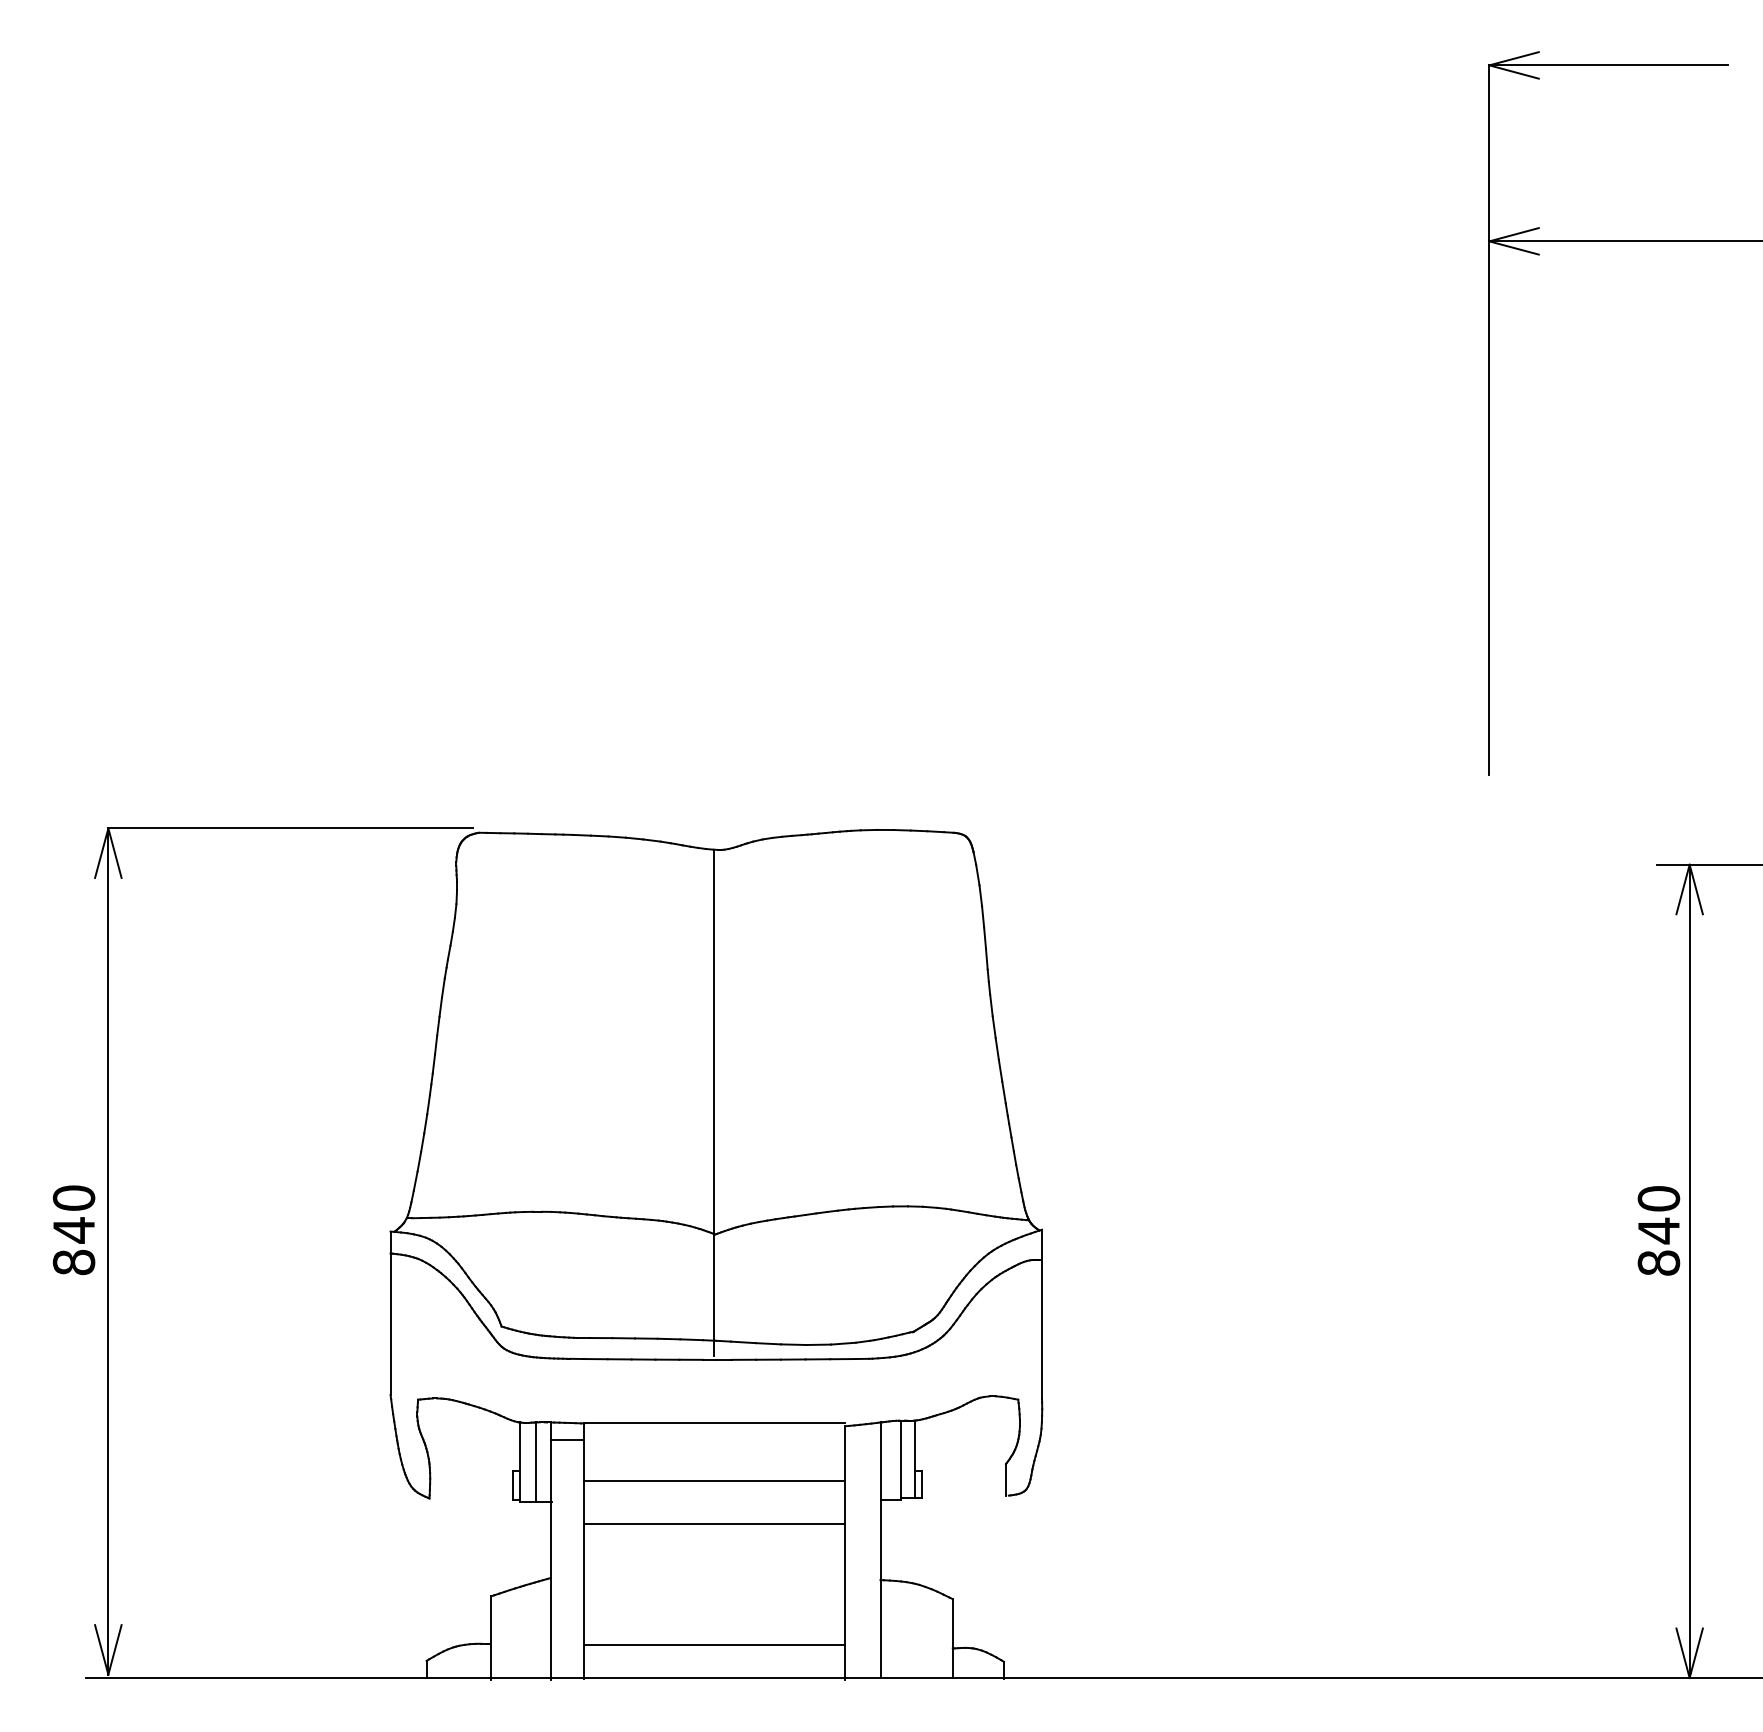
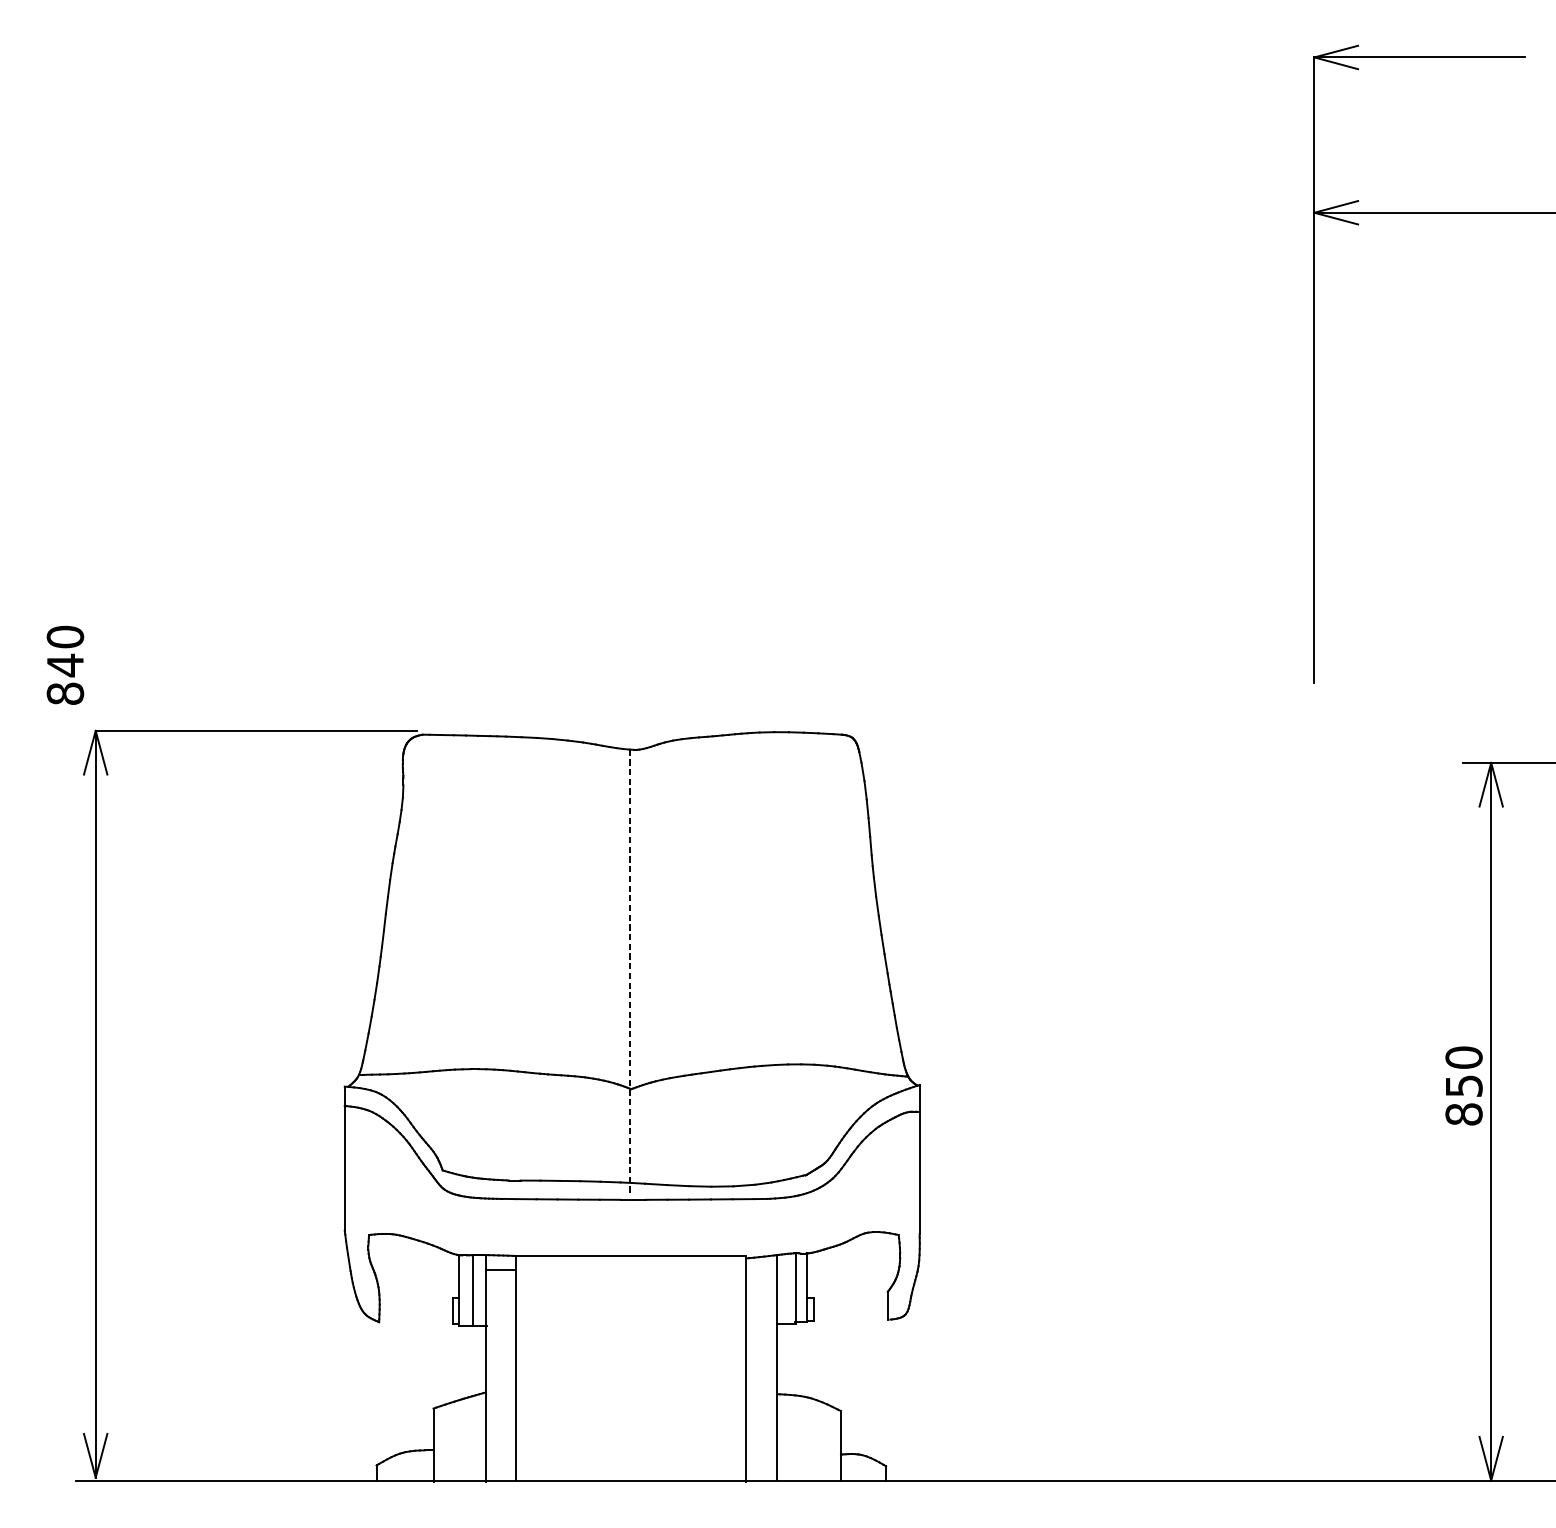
line: (713, 1103) -> (629, 973), solid -> dashed
text: (73, 1230) -> (64, 665), moved
text: (1659, 1230) -> (1464, 1085), 840 -> 850
line: (713, 1481) -> (629, 1307), removed
line: (714, 1524) -> (630, 1345), removed
line: (714, 1644) -> (630, 1451), removed

